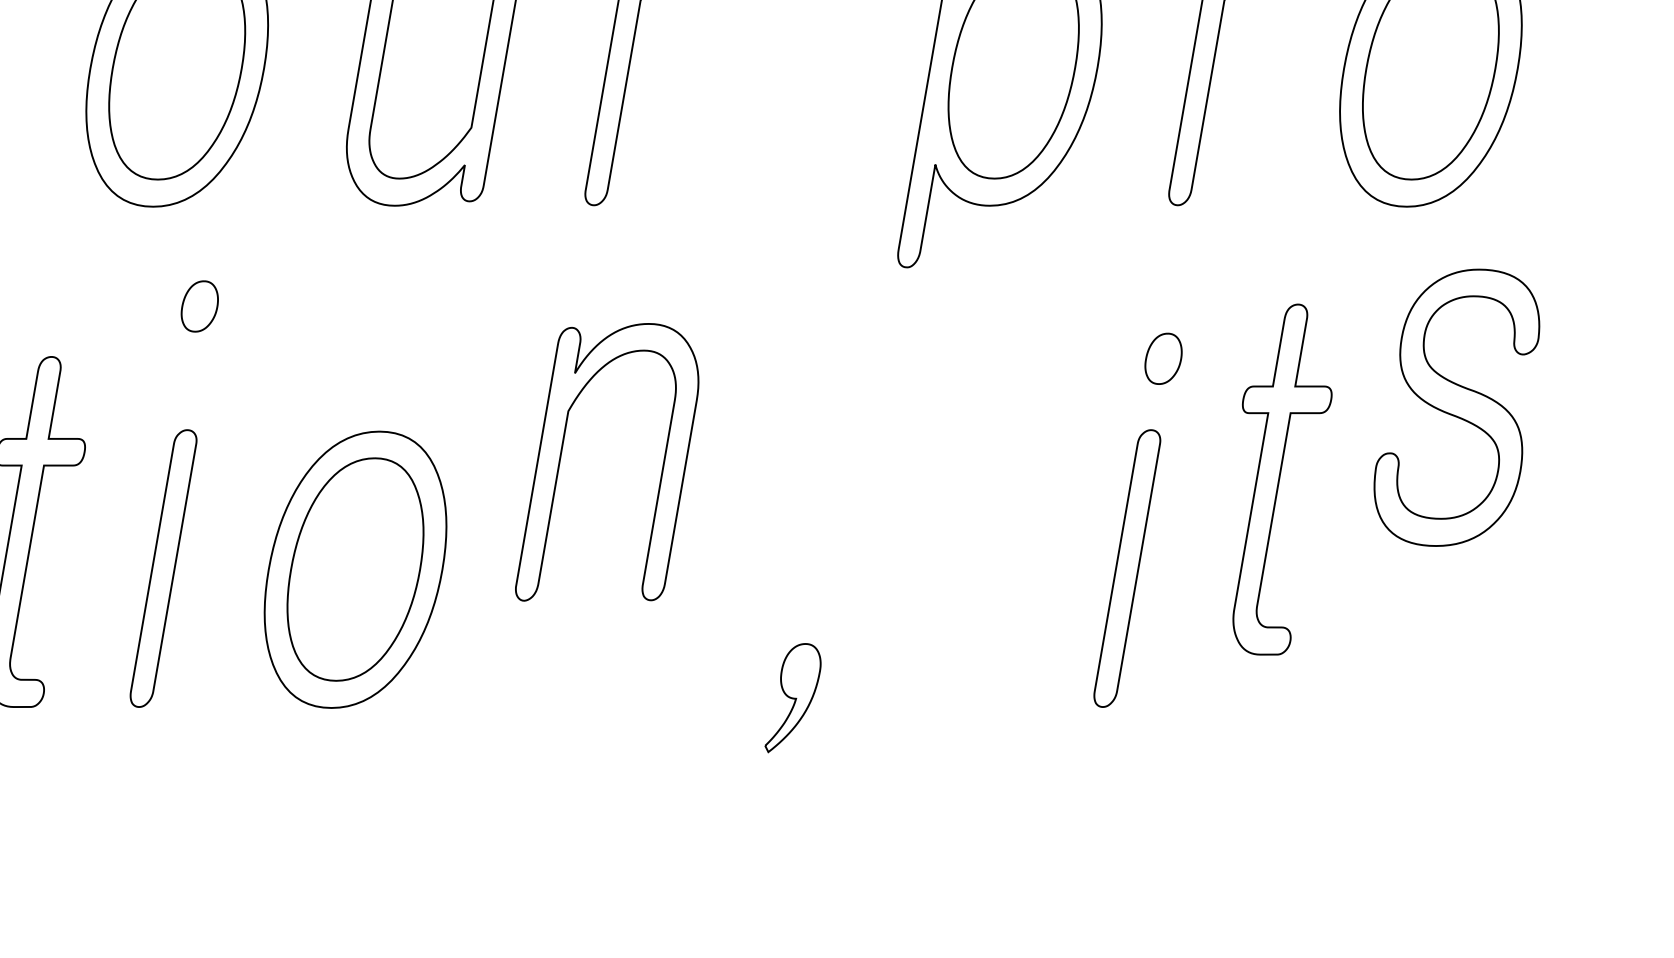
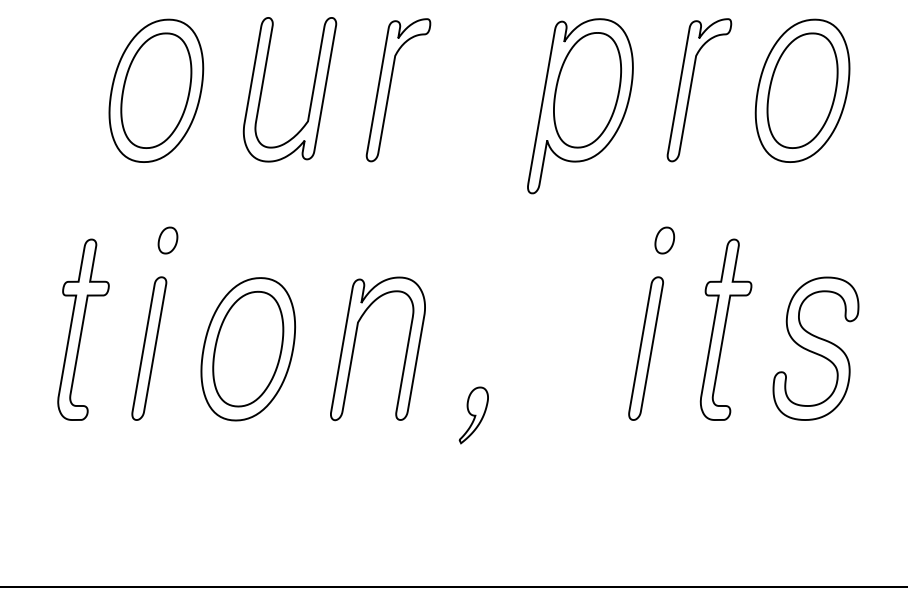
part: (198, 306) -> (167, 240), moved
part: (1455, 407) -> (815, 348), moved
part: (563, 453) -> (355, 344), moved
part: (1281, 479) -> (725, 329), moved

